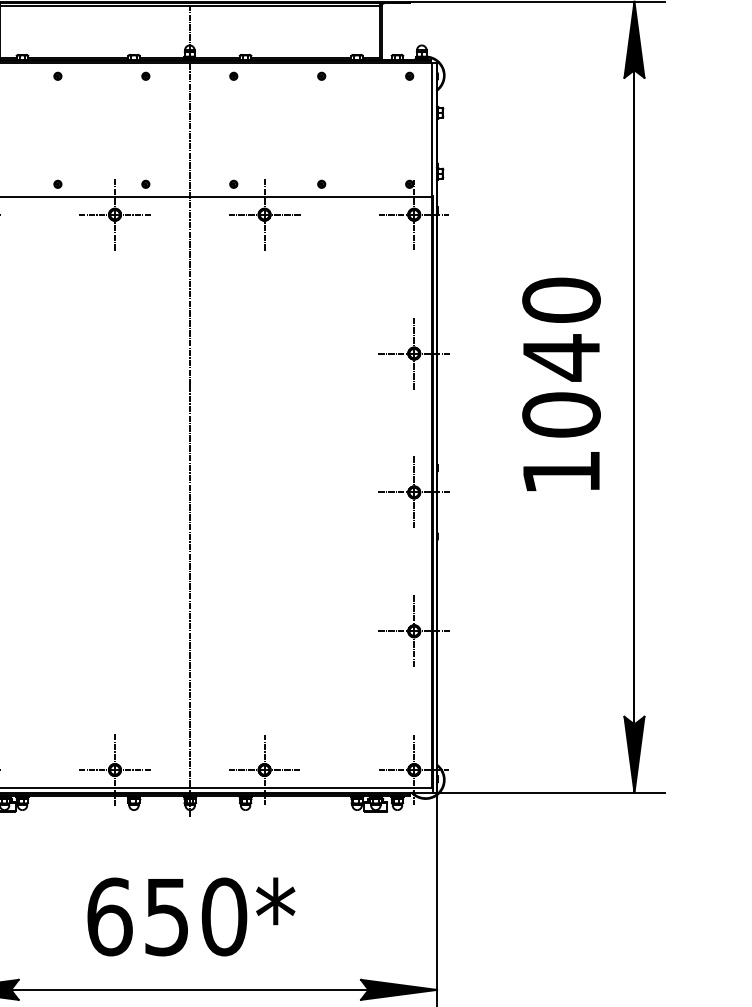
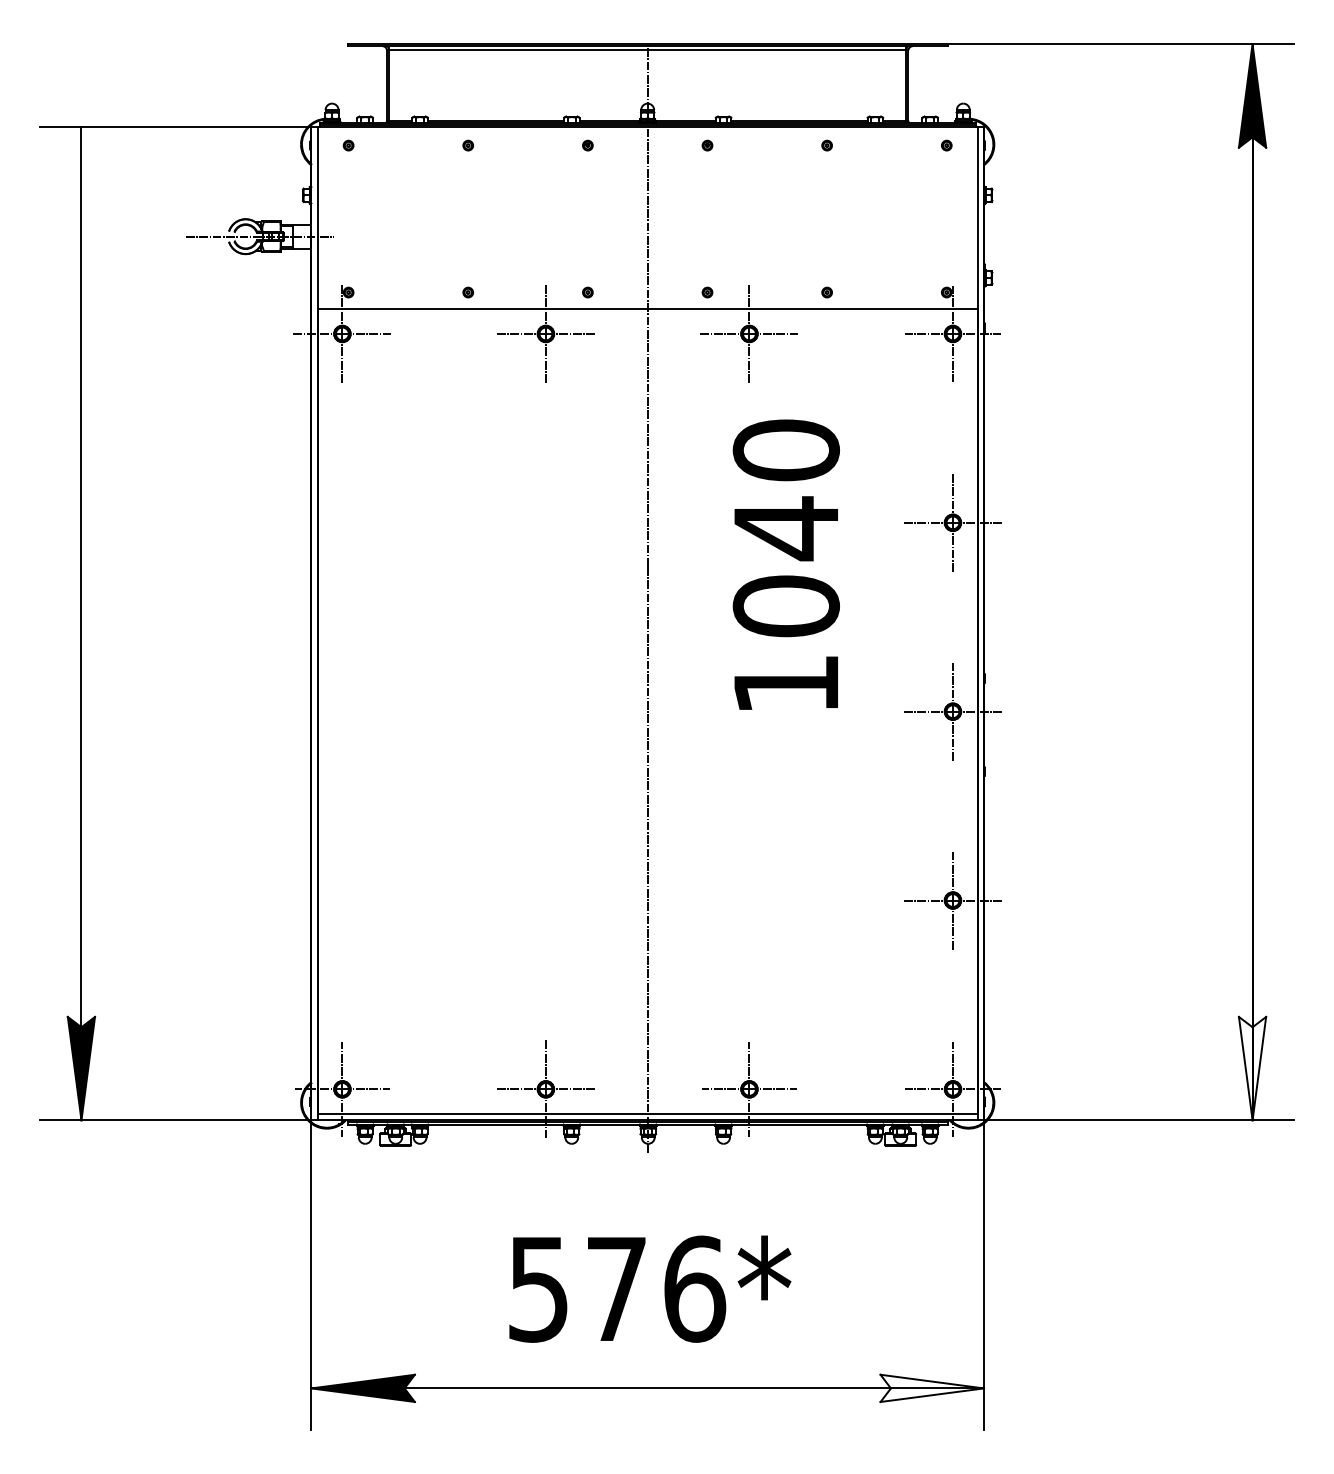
text: (560, 384) -> (785, 564), moved
fill: (634, 754) -> (1252, 1068), removed
text: (167, 916) -> (617, 1288), 650* -> 576*
fill: (399, 989) -> (932, 1387), removed

